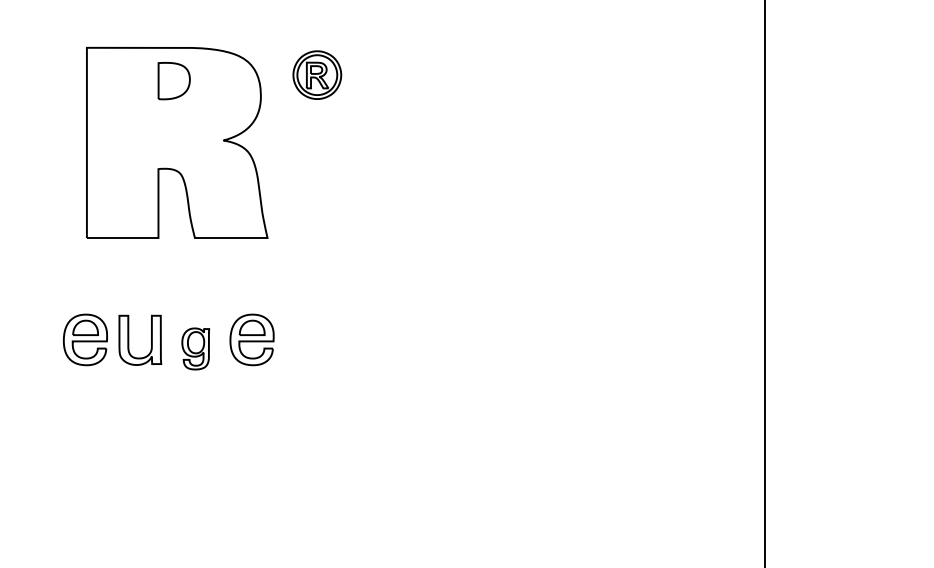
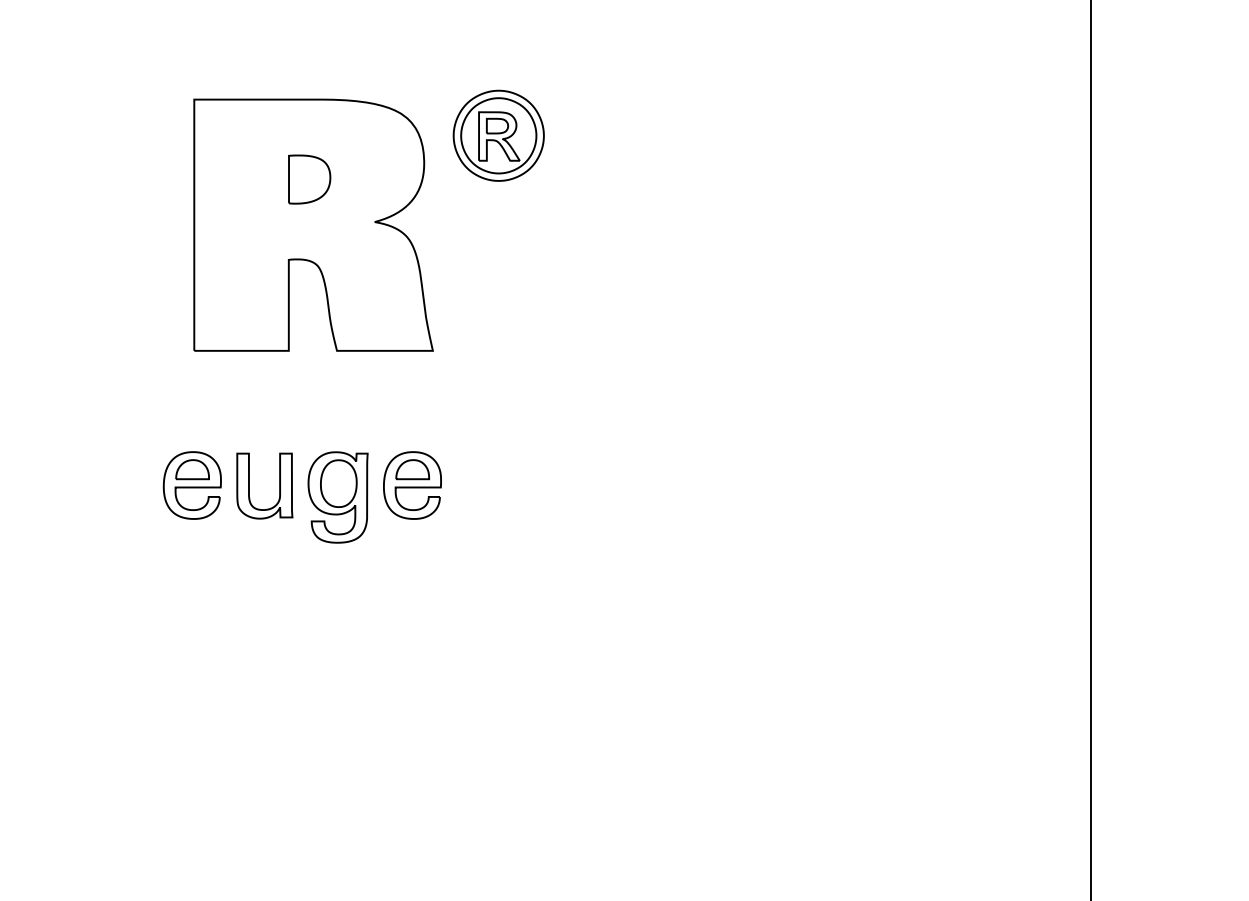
part: (317, 74) -> (498, 135), size x1.43
part: (174, 81) -> (309, 179), moved
part: (195, 348) -> (337, 497), size x1.67

